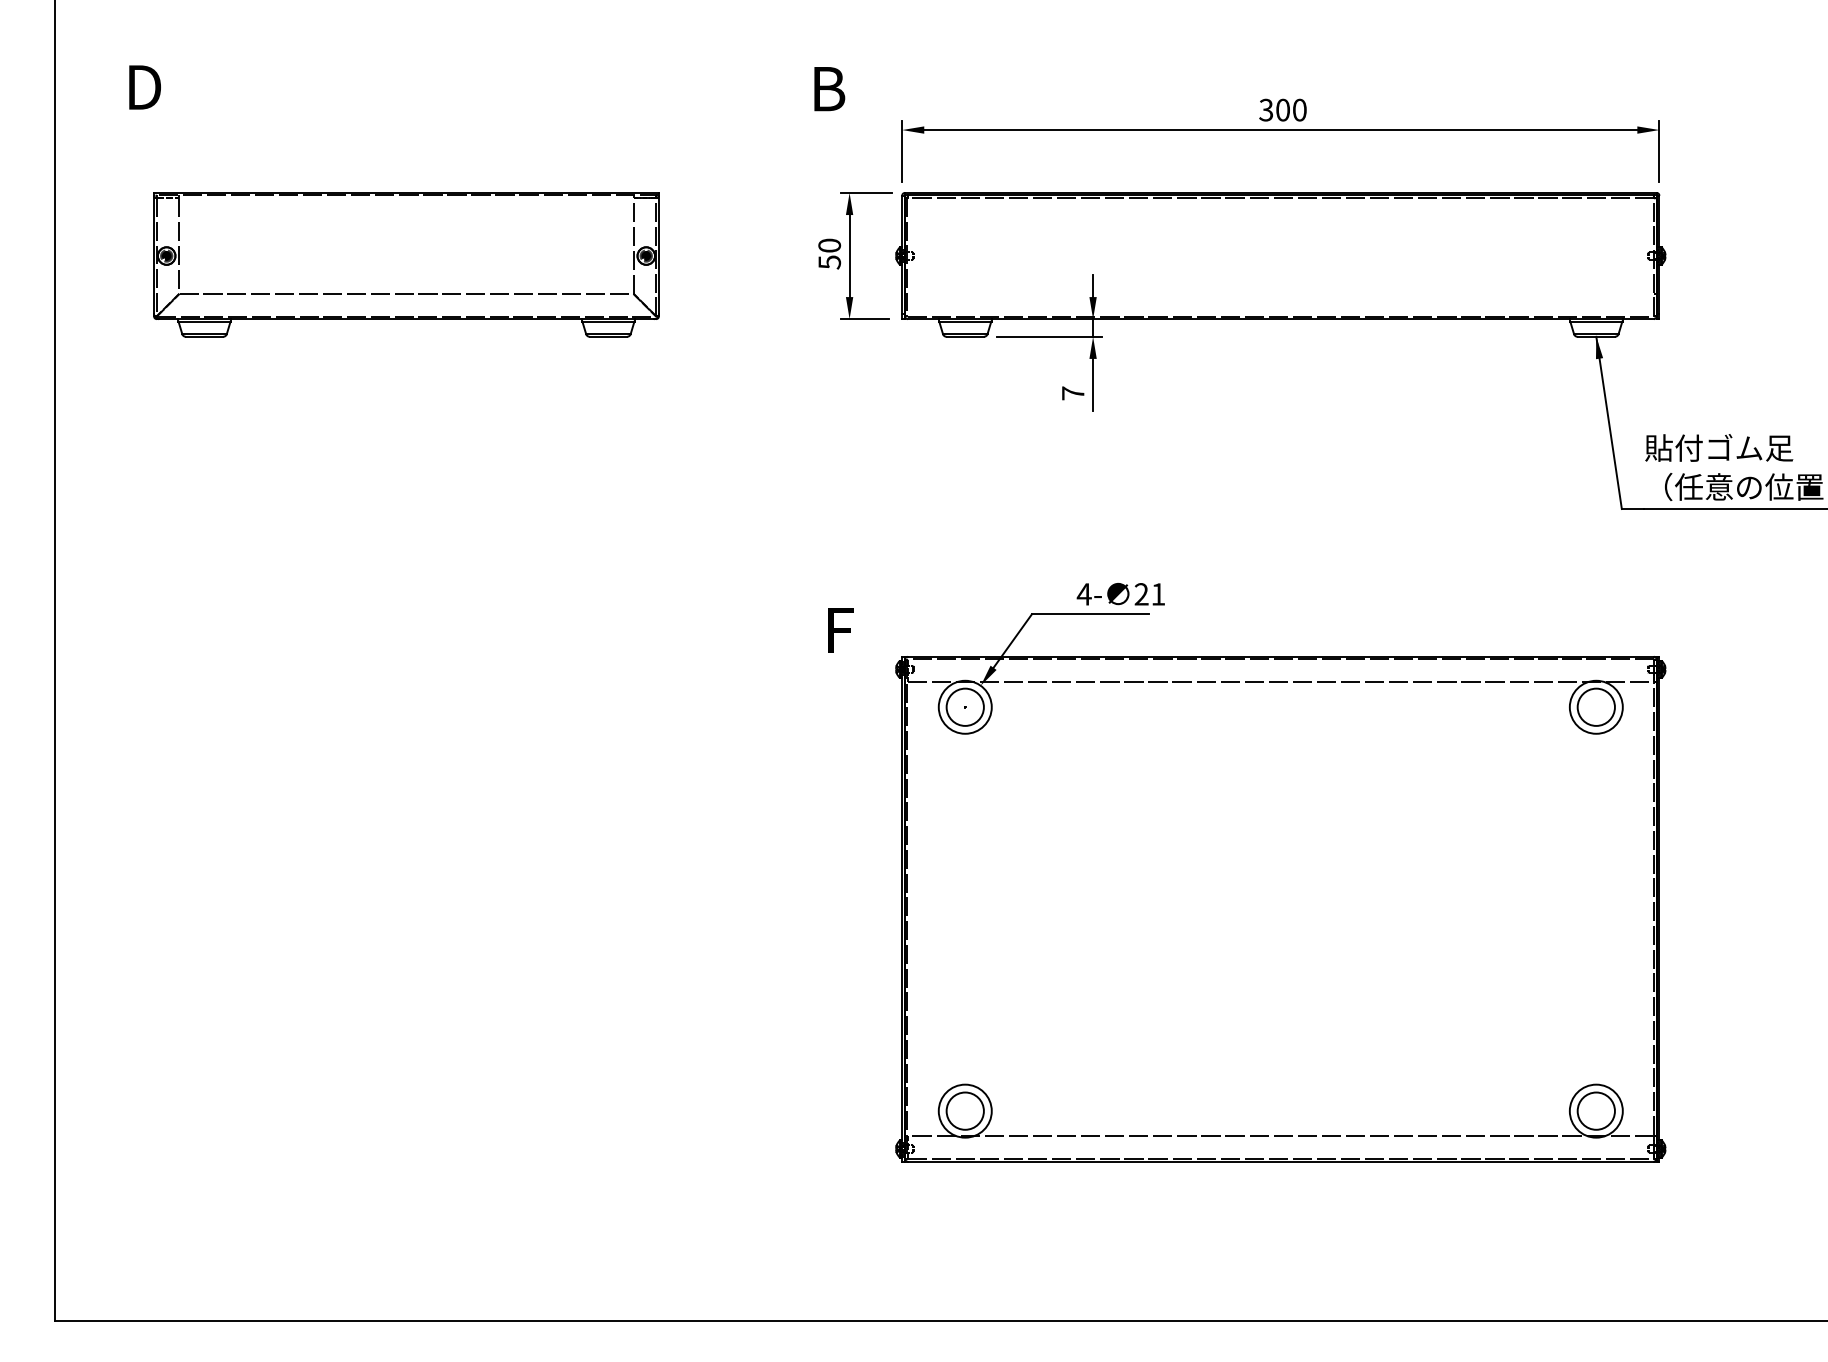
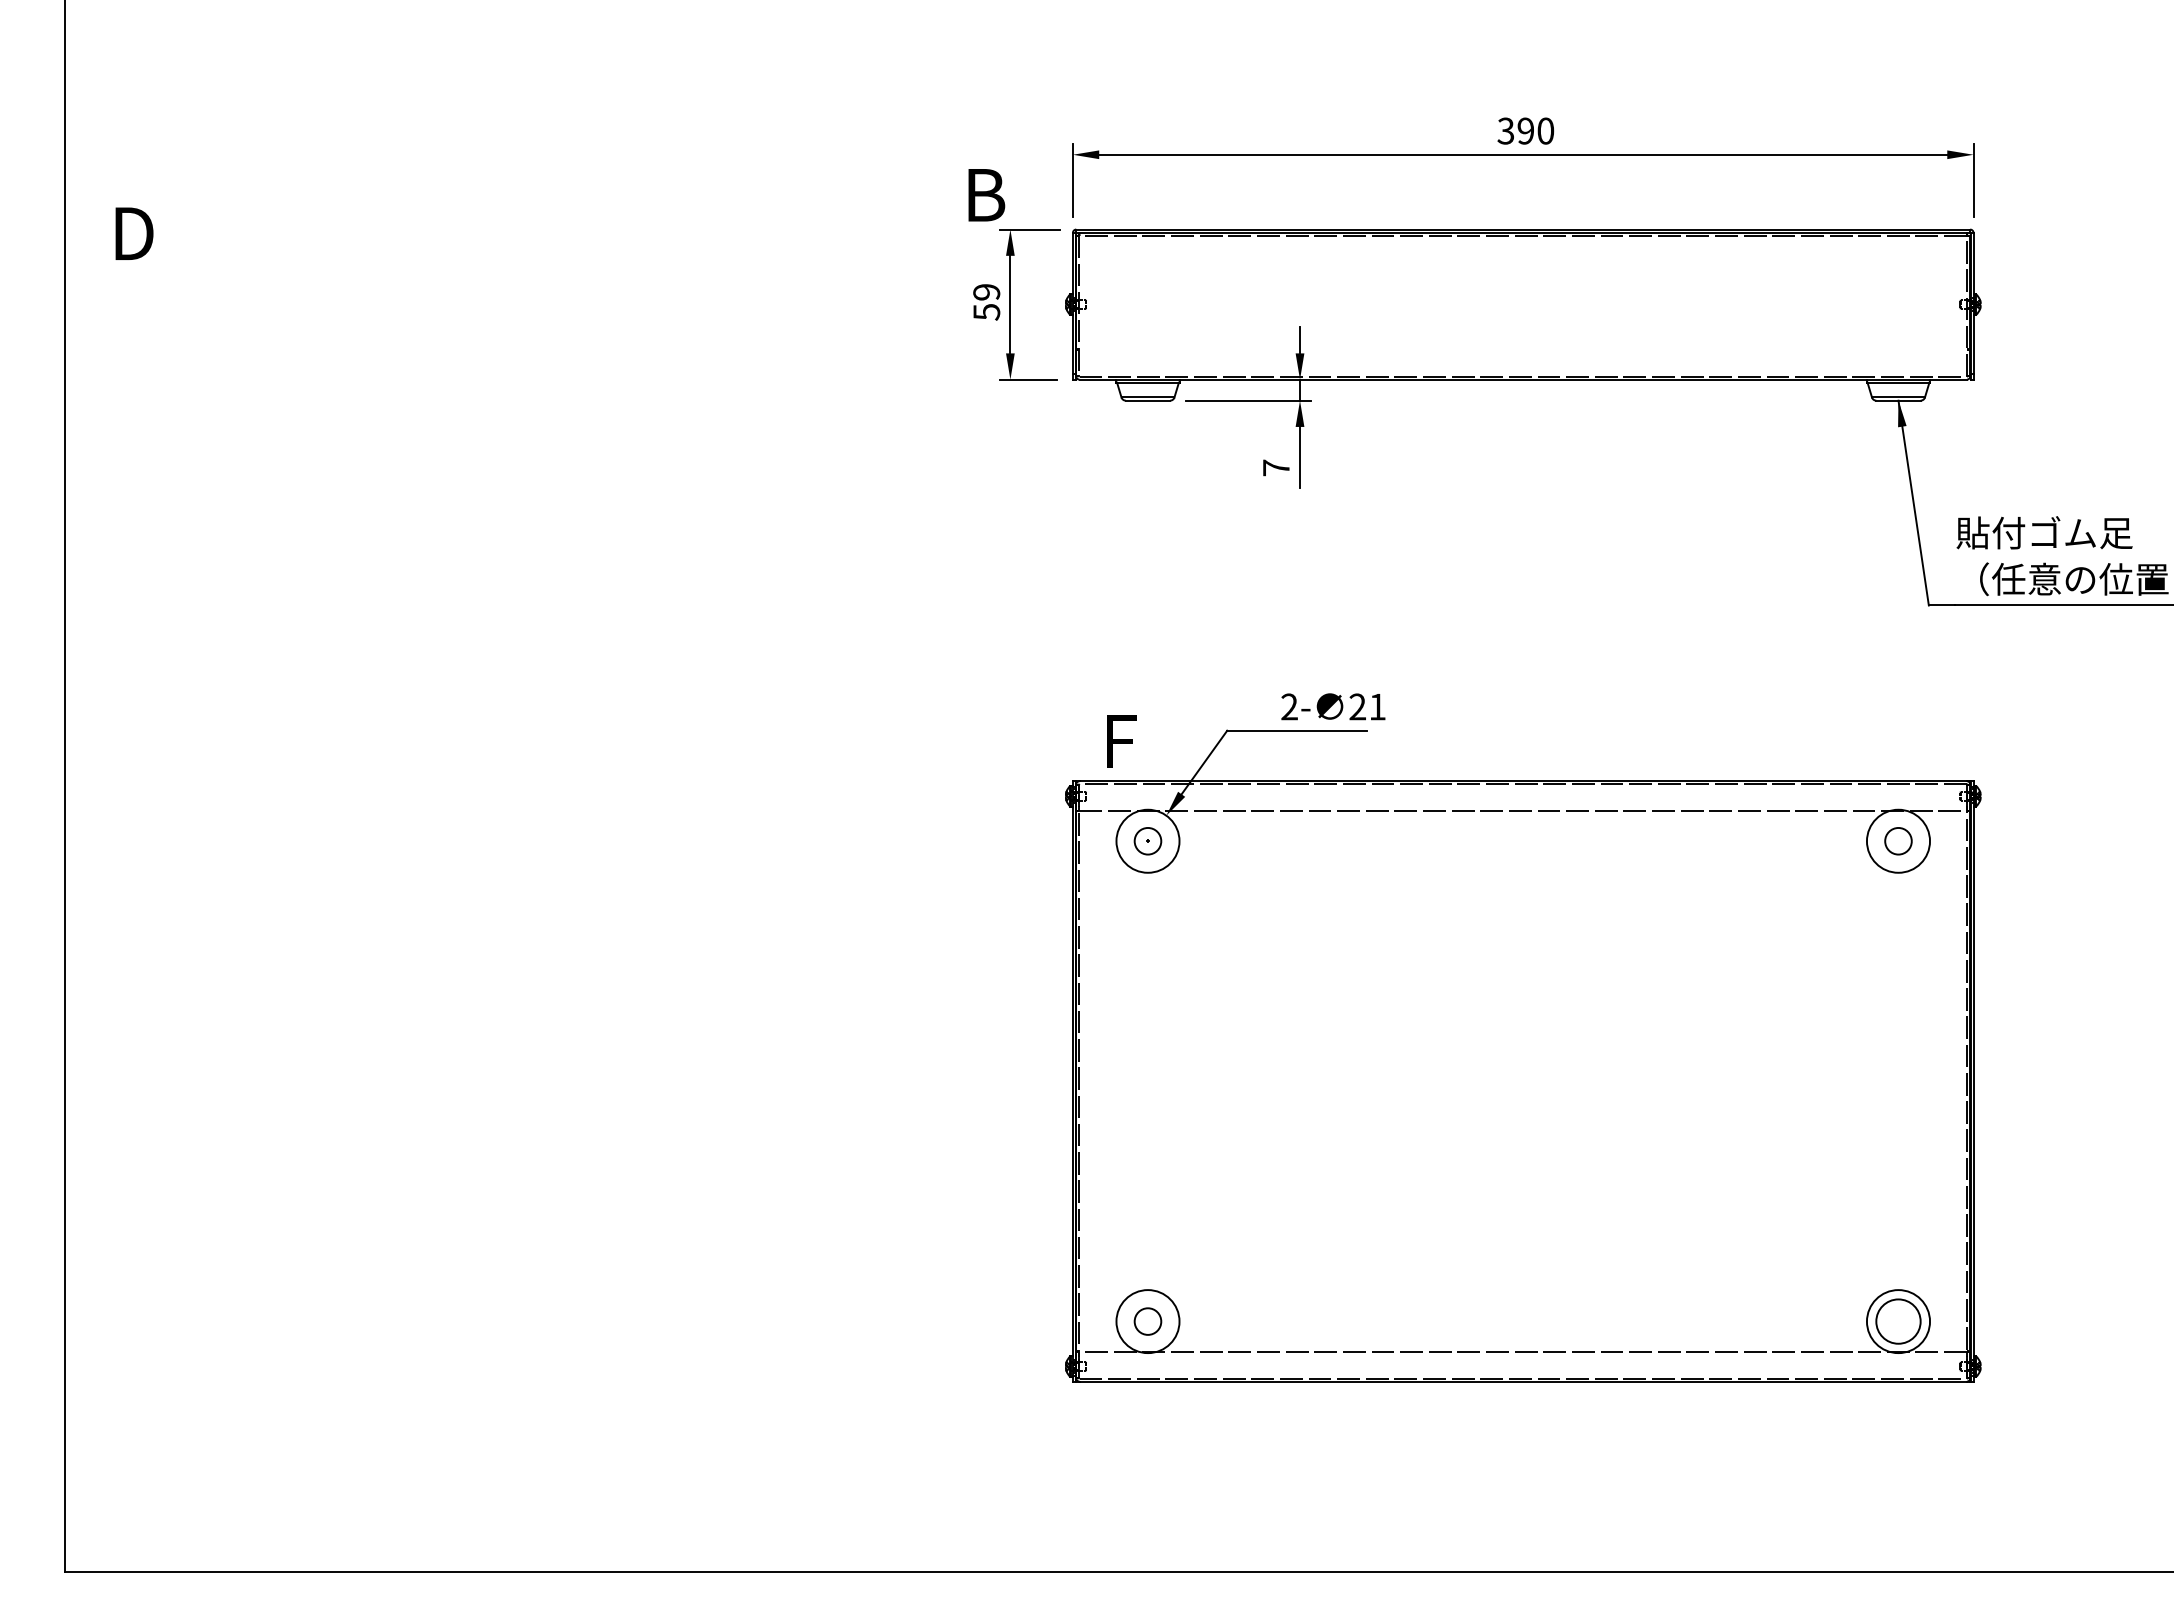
text: (144, 87) -> (133, 233), moved
text: (829, 89) -> (986, 195), moved
text: (1282, 109) -> (1525, 130), 300 -> 390
text: (829, 245) -> (986, 292), 50 -> 59
part: (406, 264) -> (483, 314), removed
text: (1083, 594) -> (1288, 707), 4- -> 2-
text: (840, 630) -> (1120, 741), moved
circle: (964, 706) -> (1147, 840), size x0.6
circle: (1595, 706) -> (1897, 840), size x0.6
circle: (964, 1110) -> (1147, 1320), size x0.6

